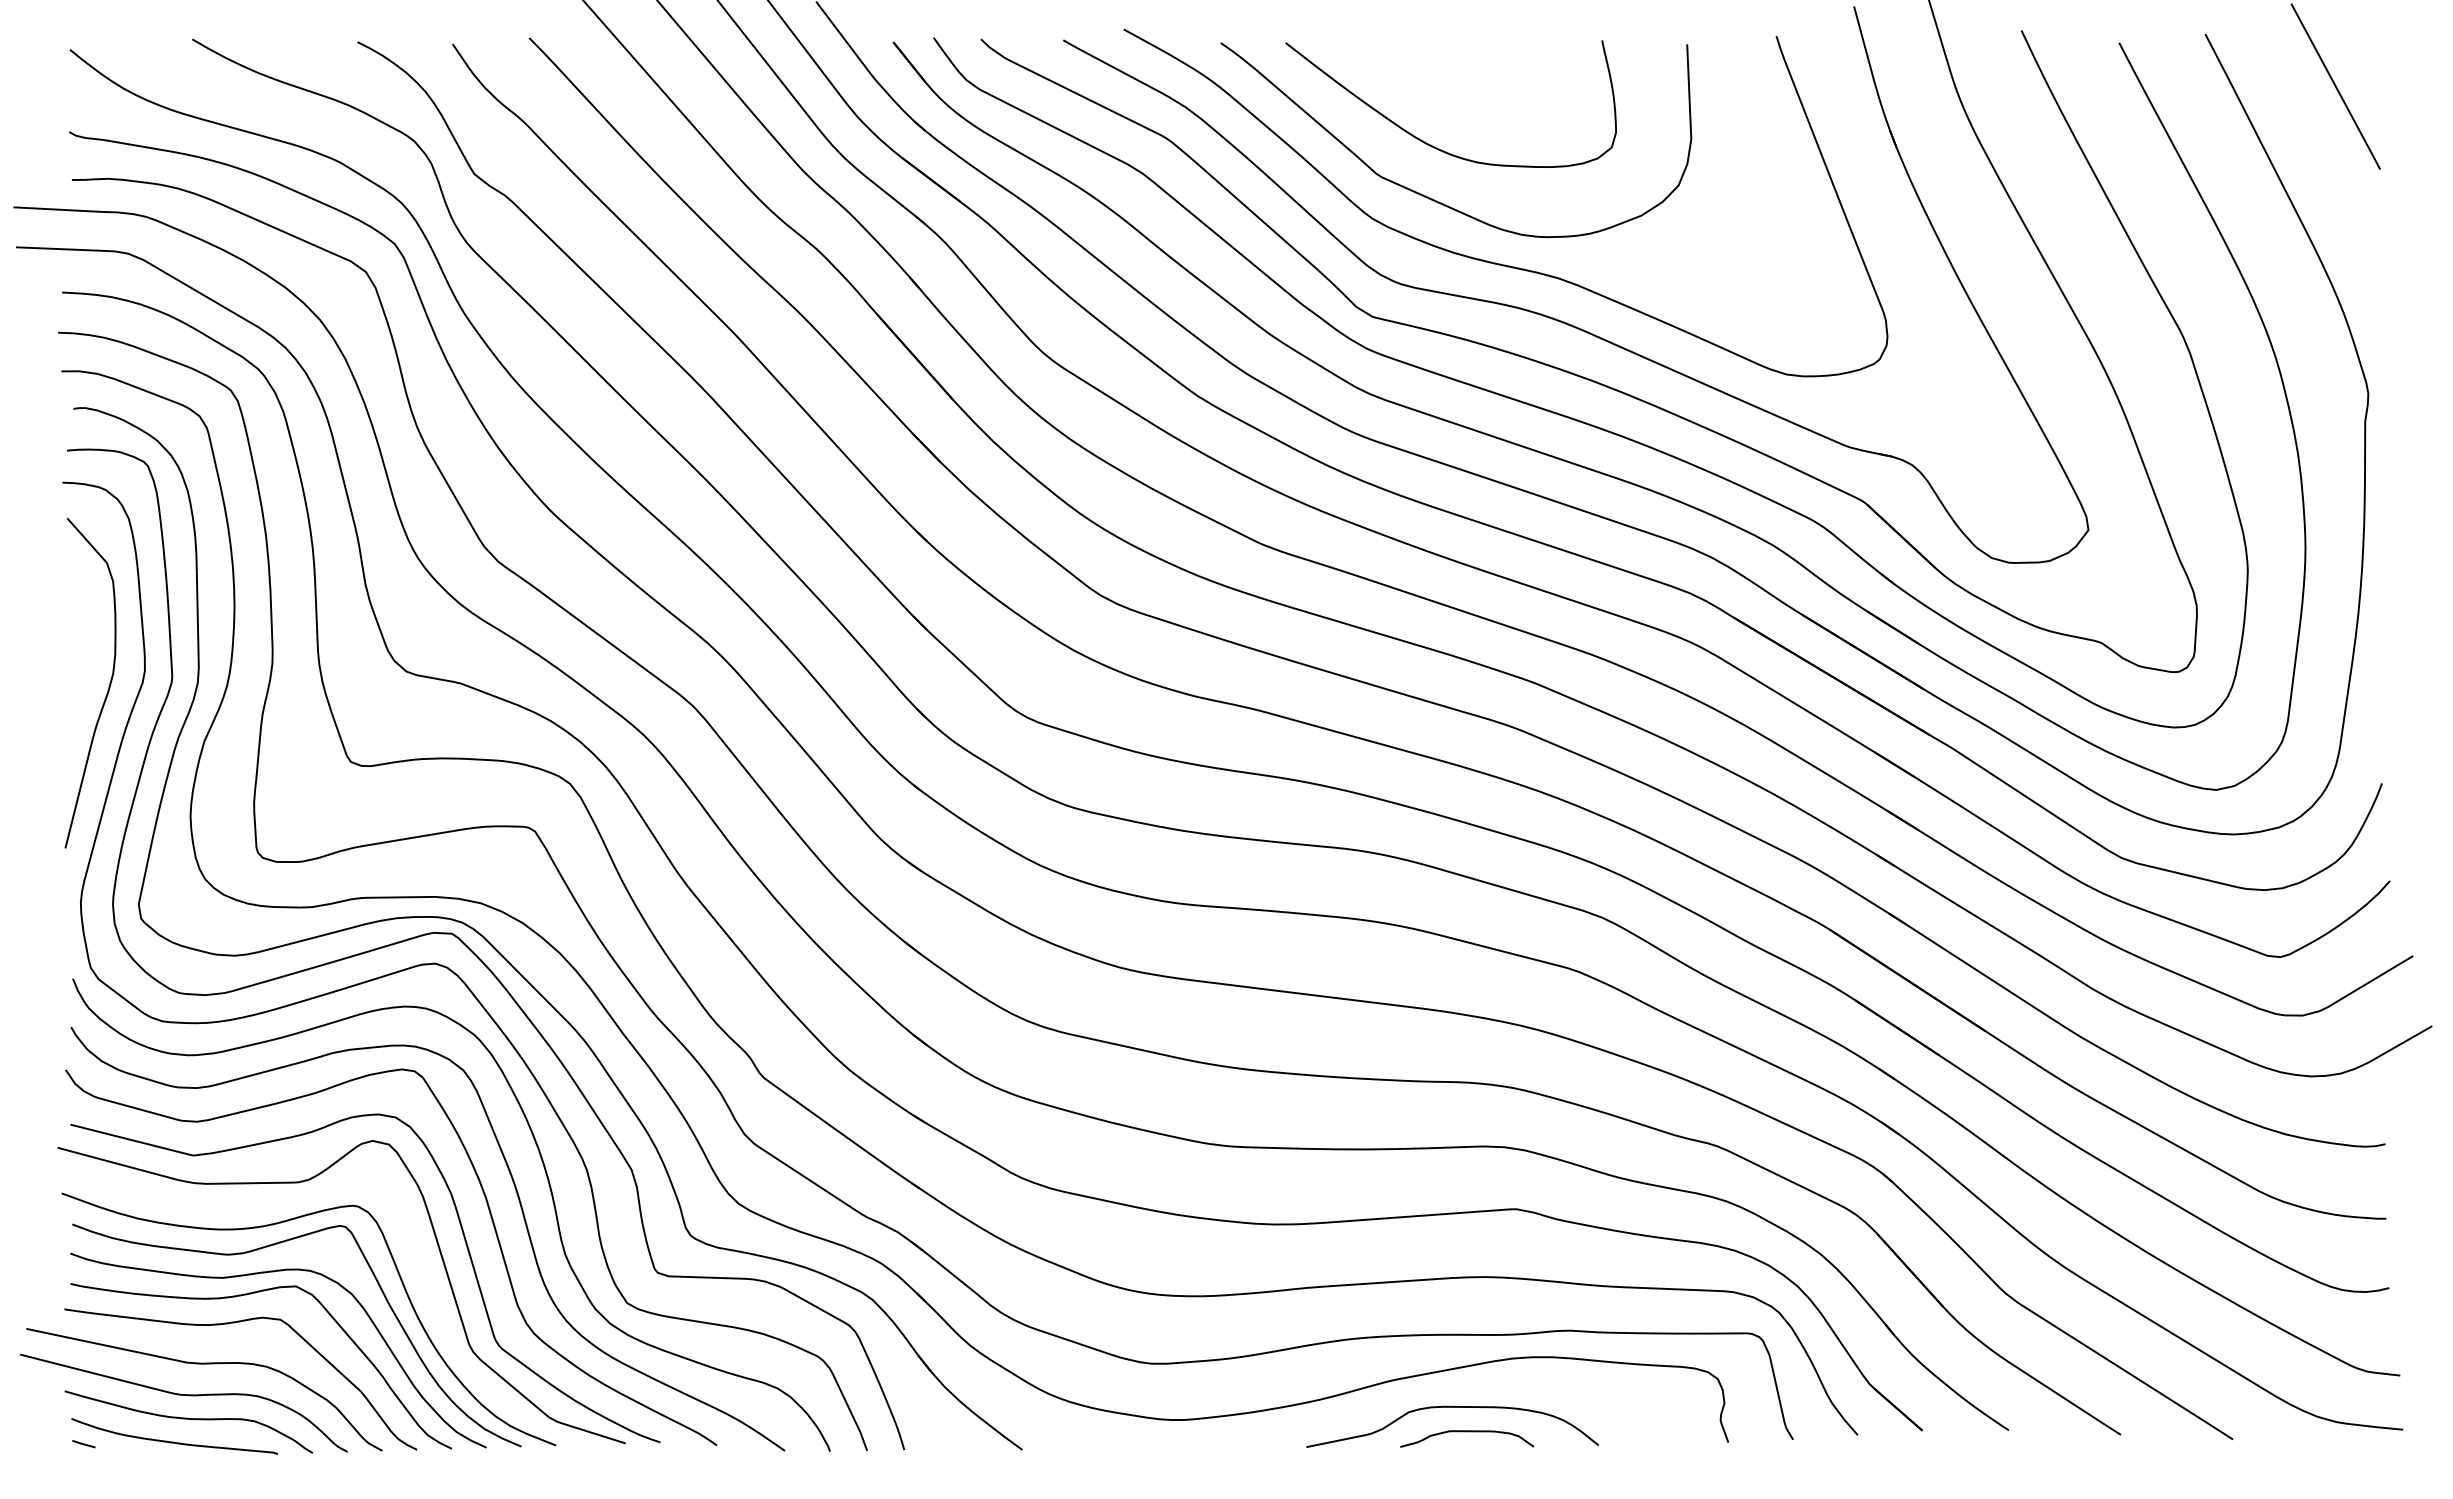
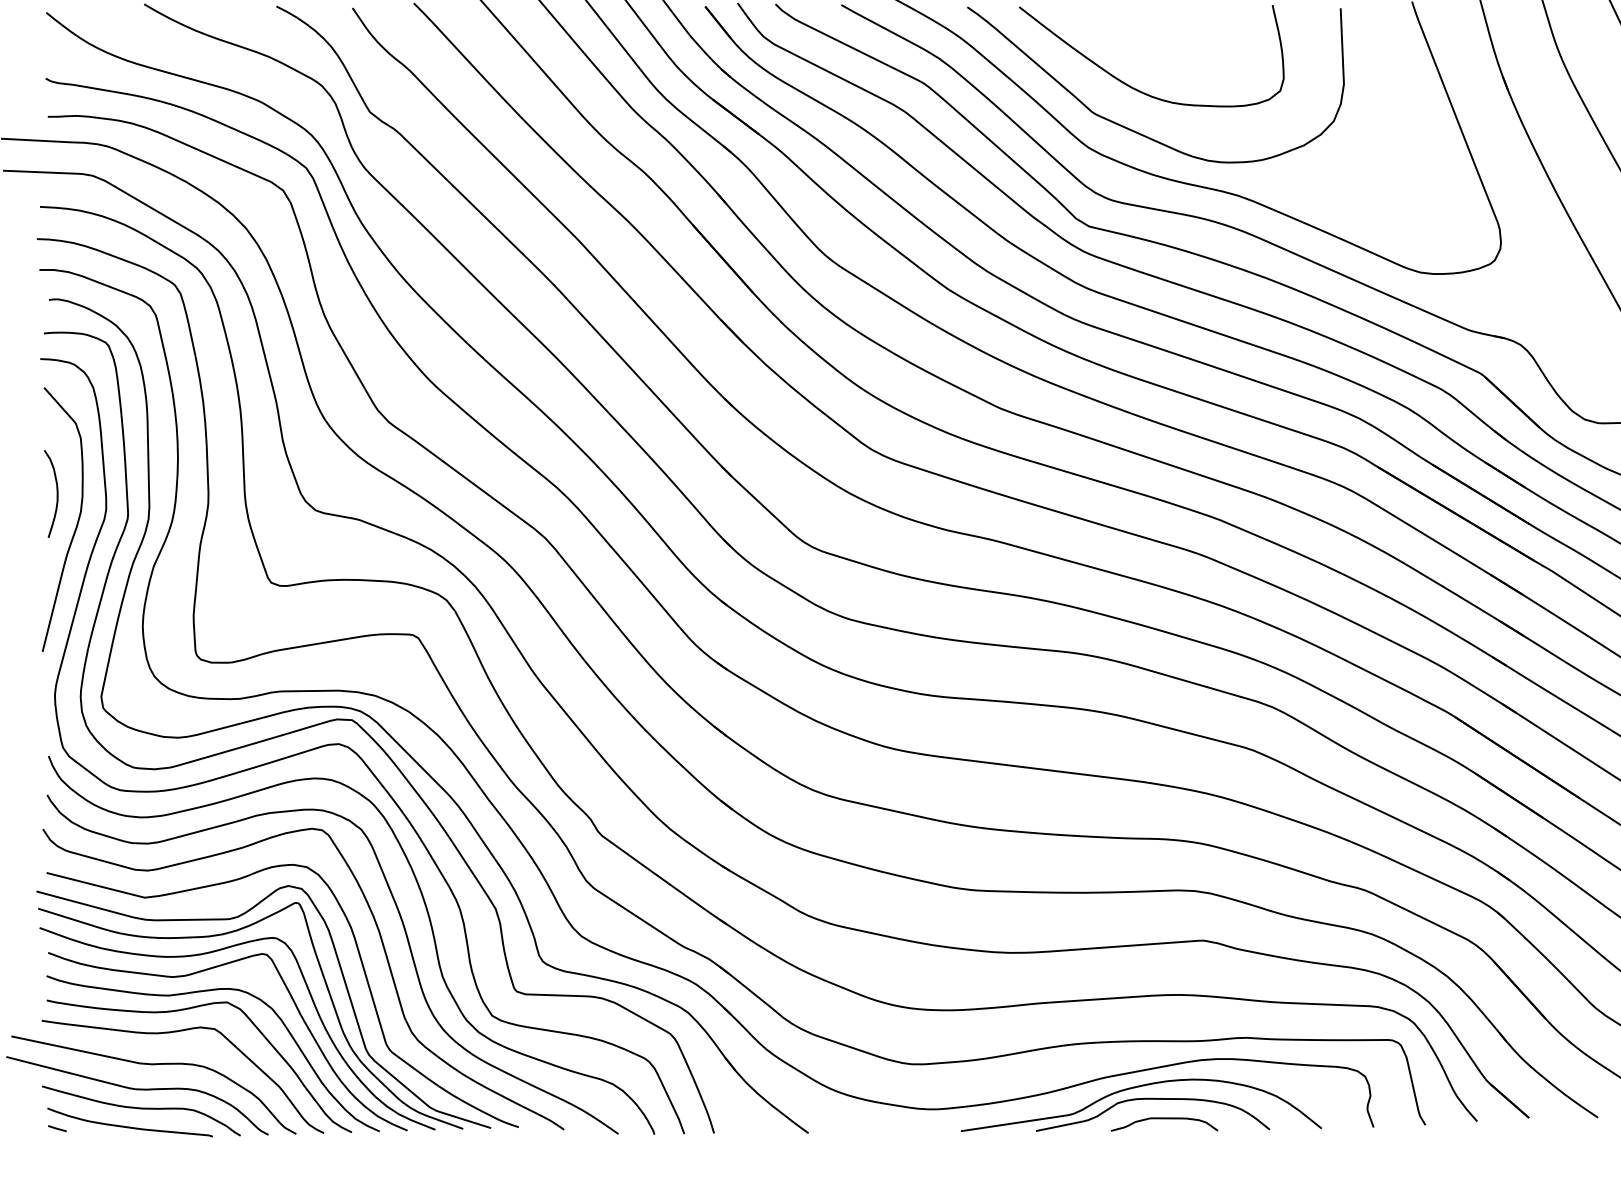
curve: (83, 651) -> (57, 494), added
curve: (419, 1266) -> (326, 986), added
curve: (1431, 1393) -> (1136, 1088), added

